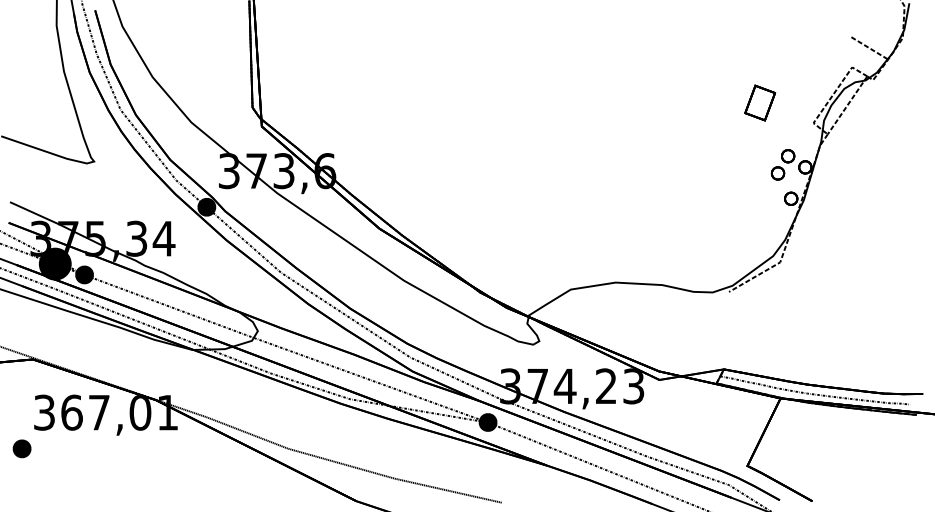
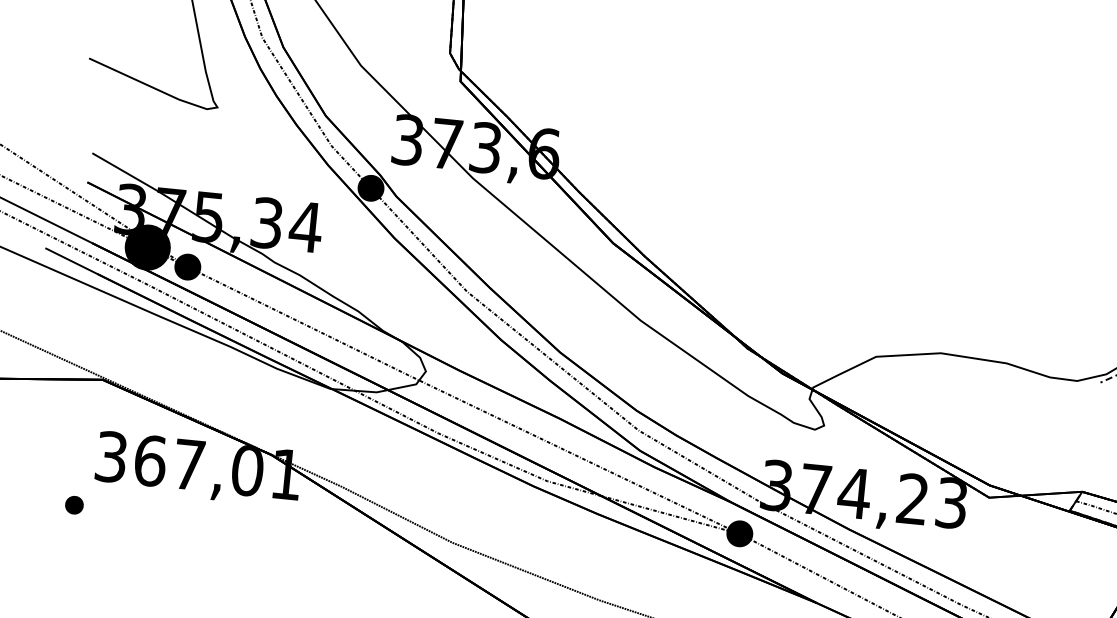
part: (21, 448) -> (73, 504), size x0.7

